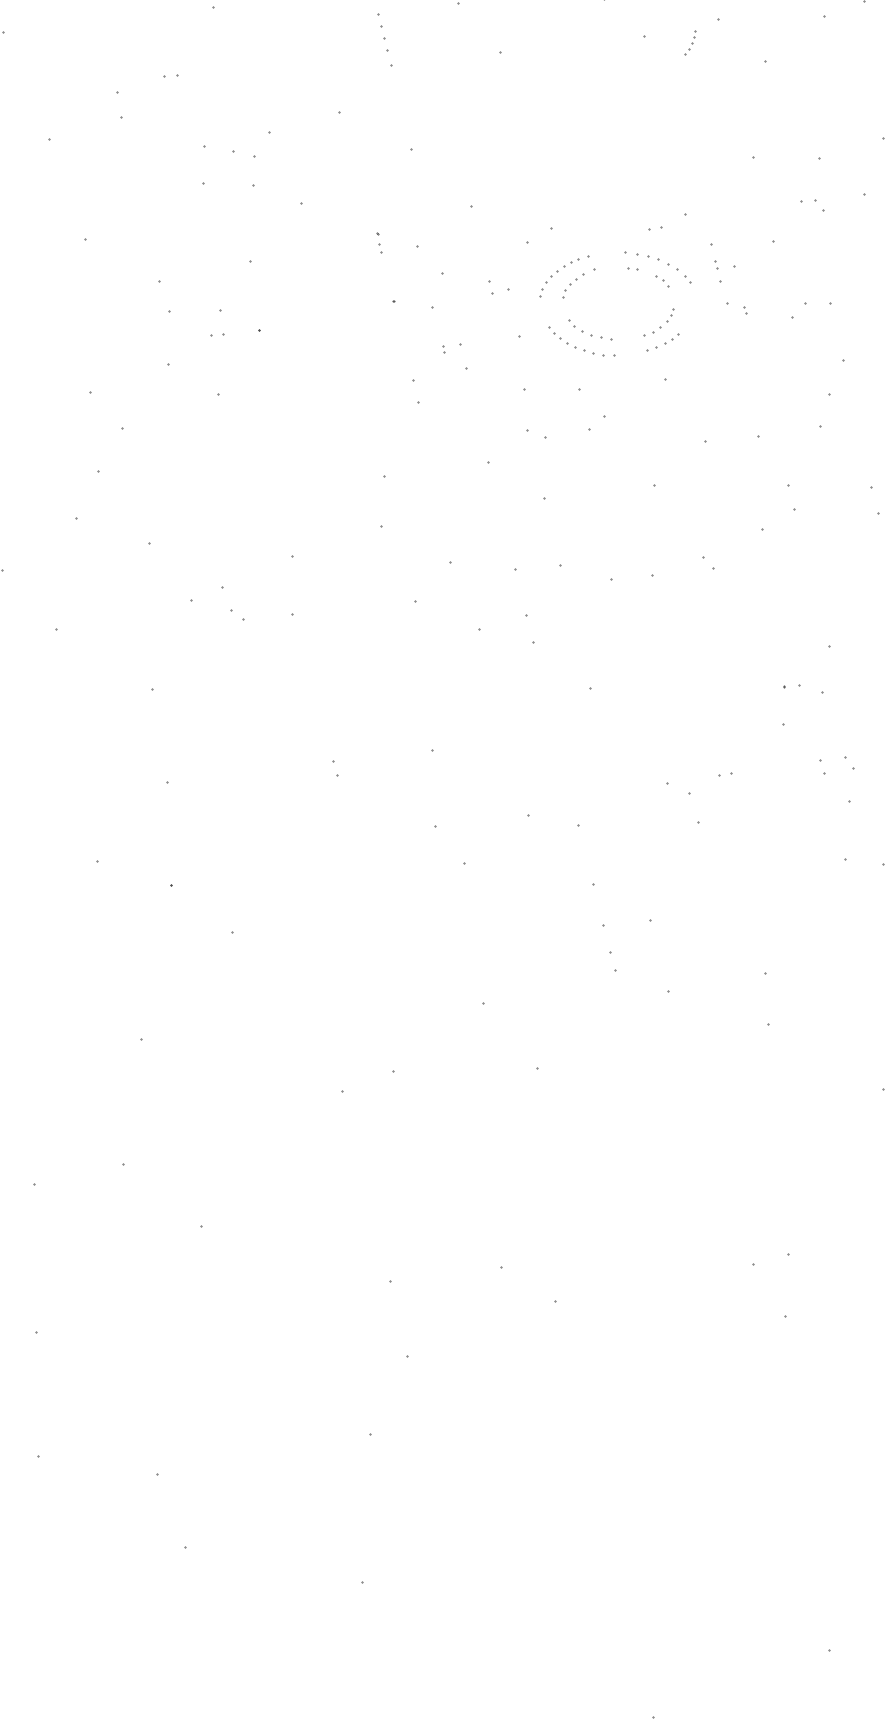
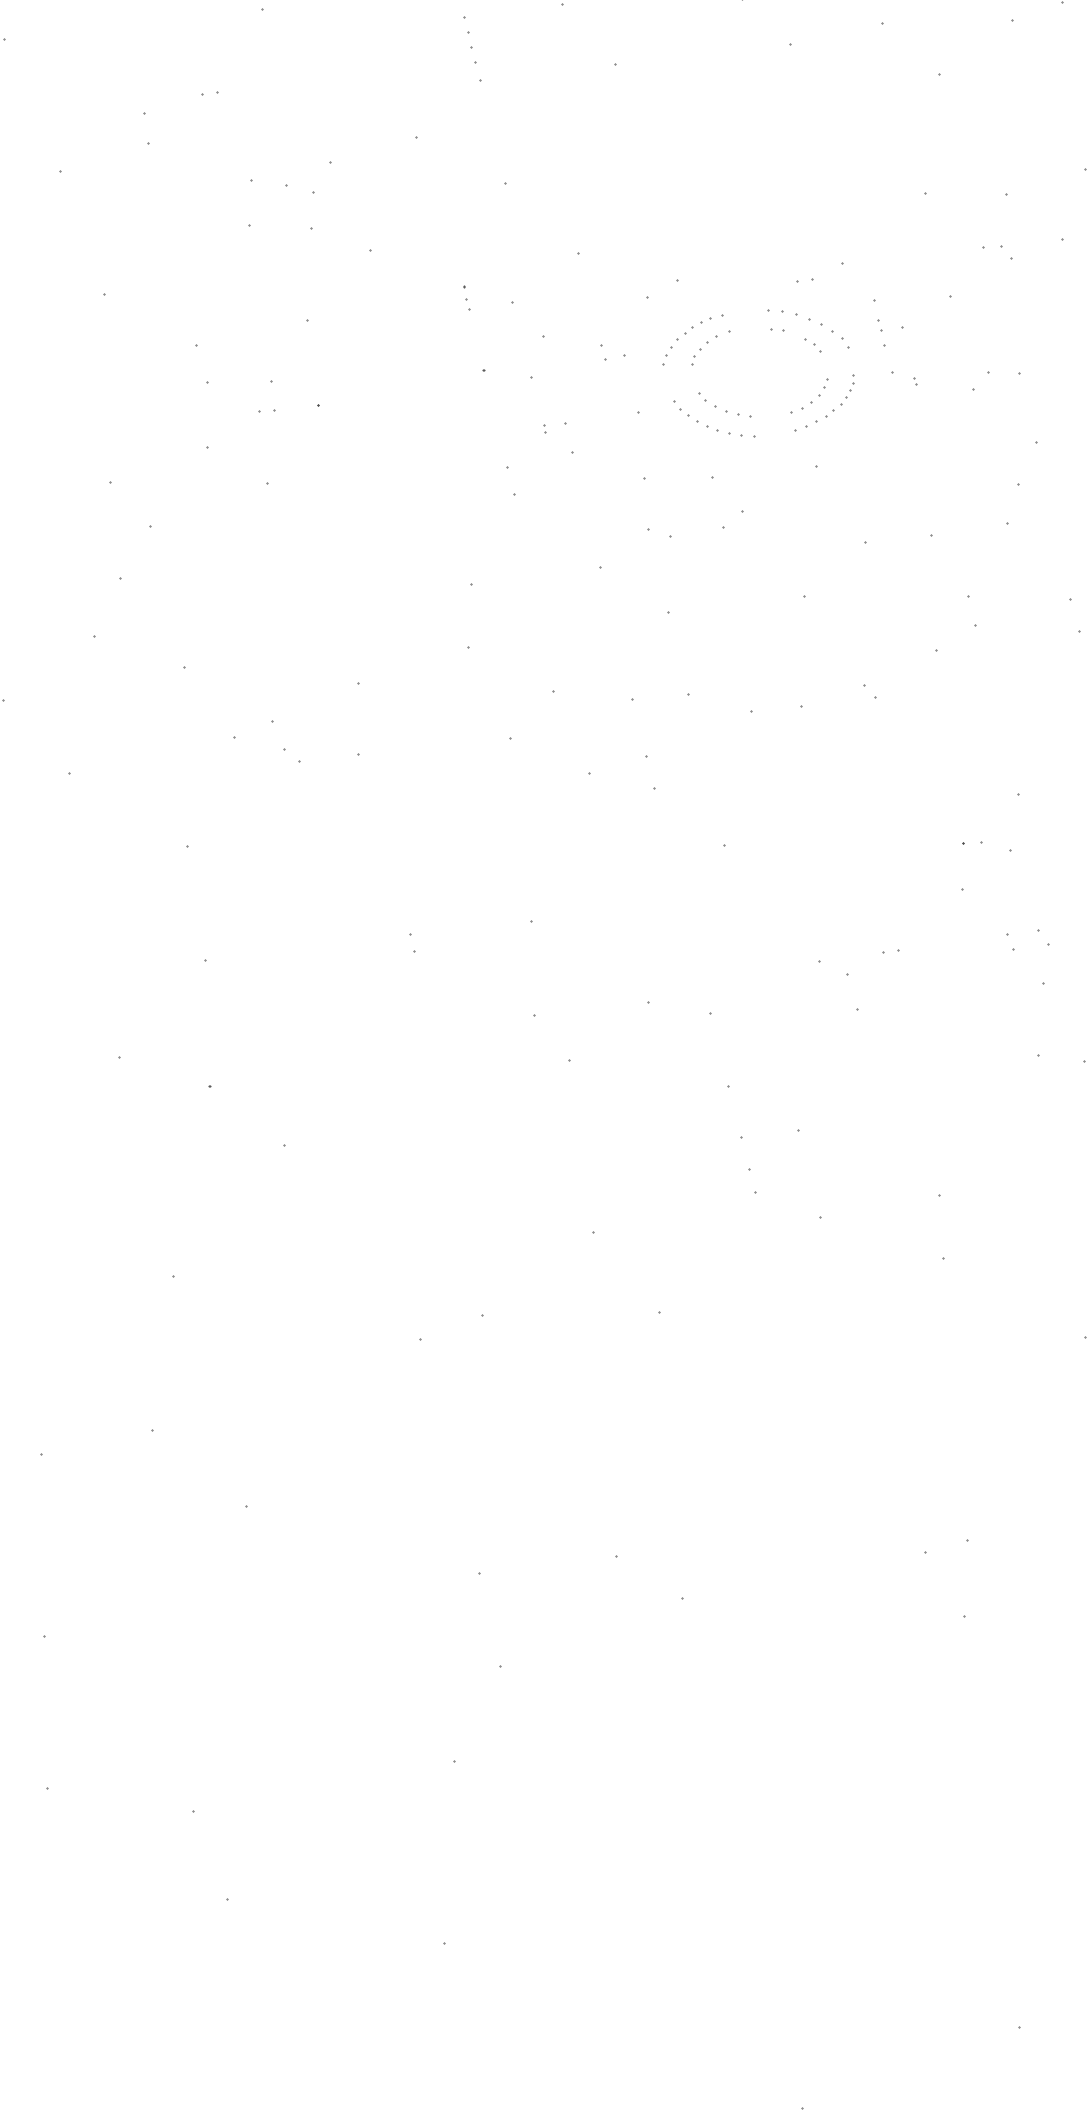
part: (690, 42) -> (847, 389), moved

